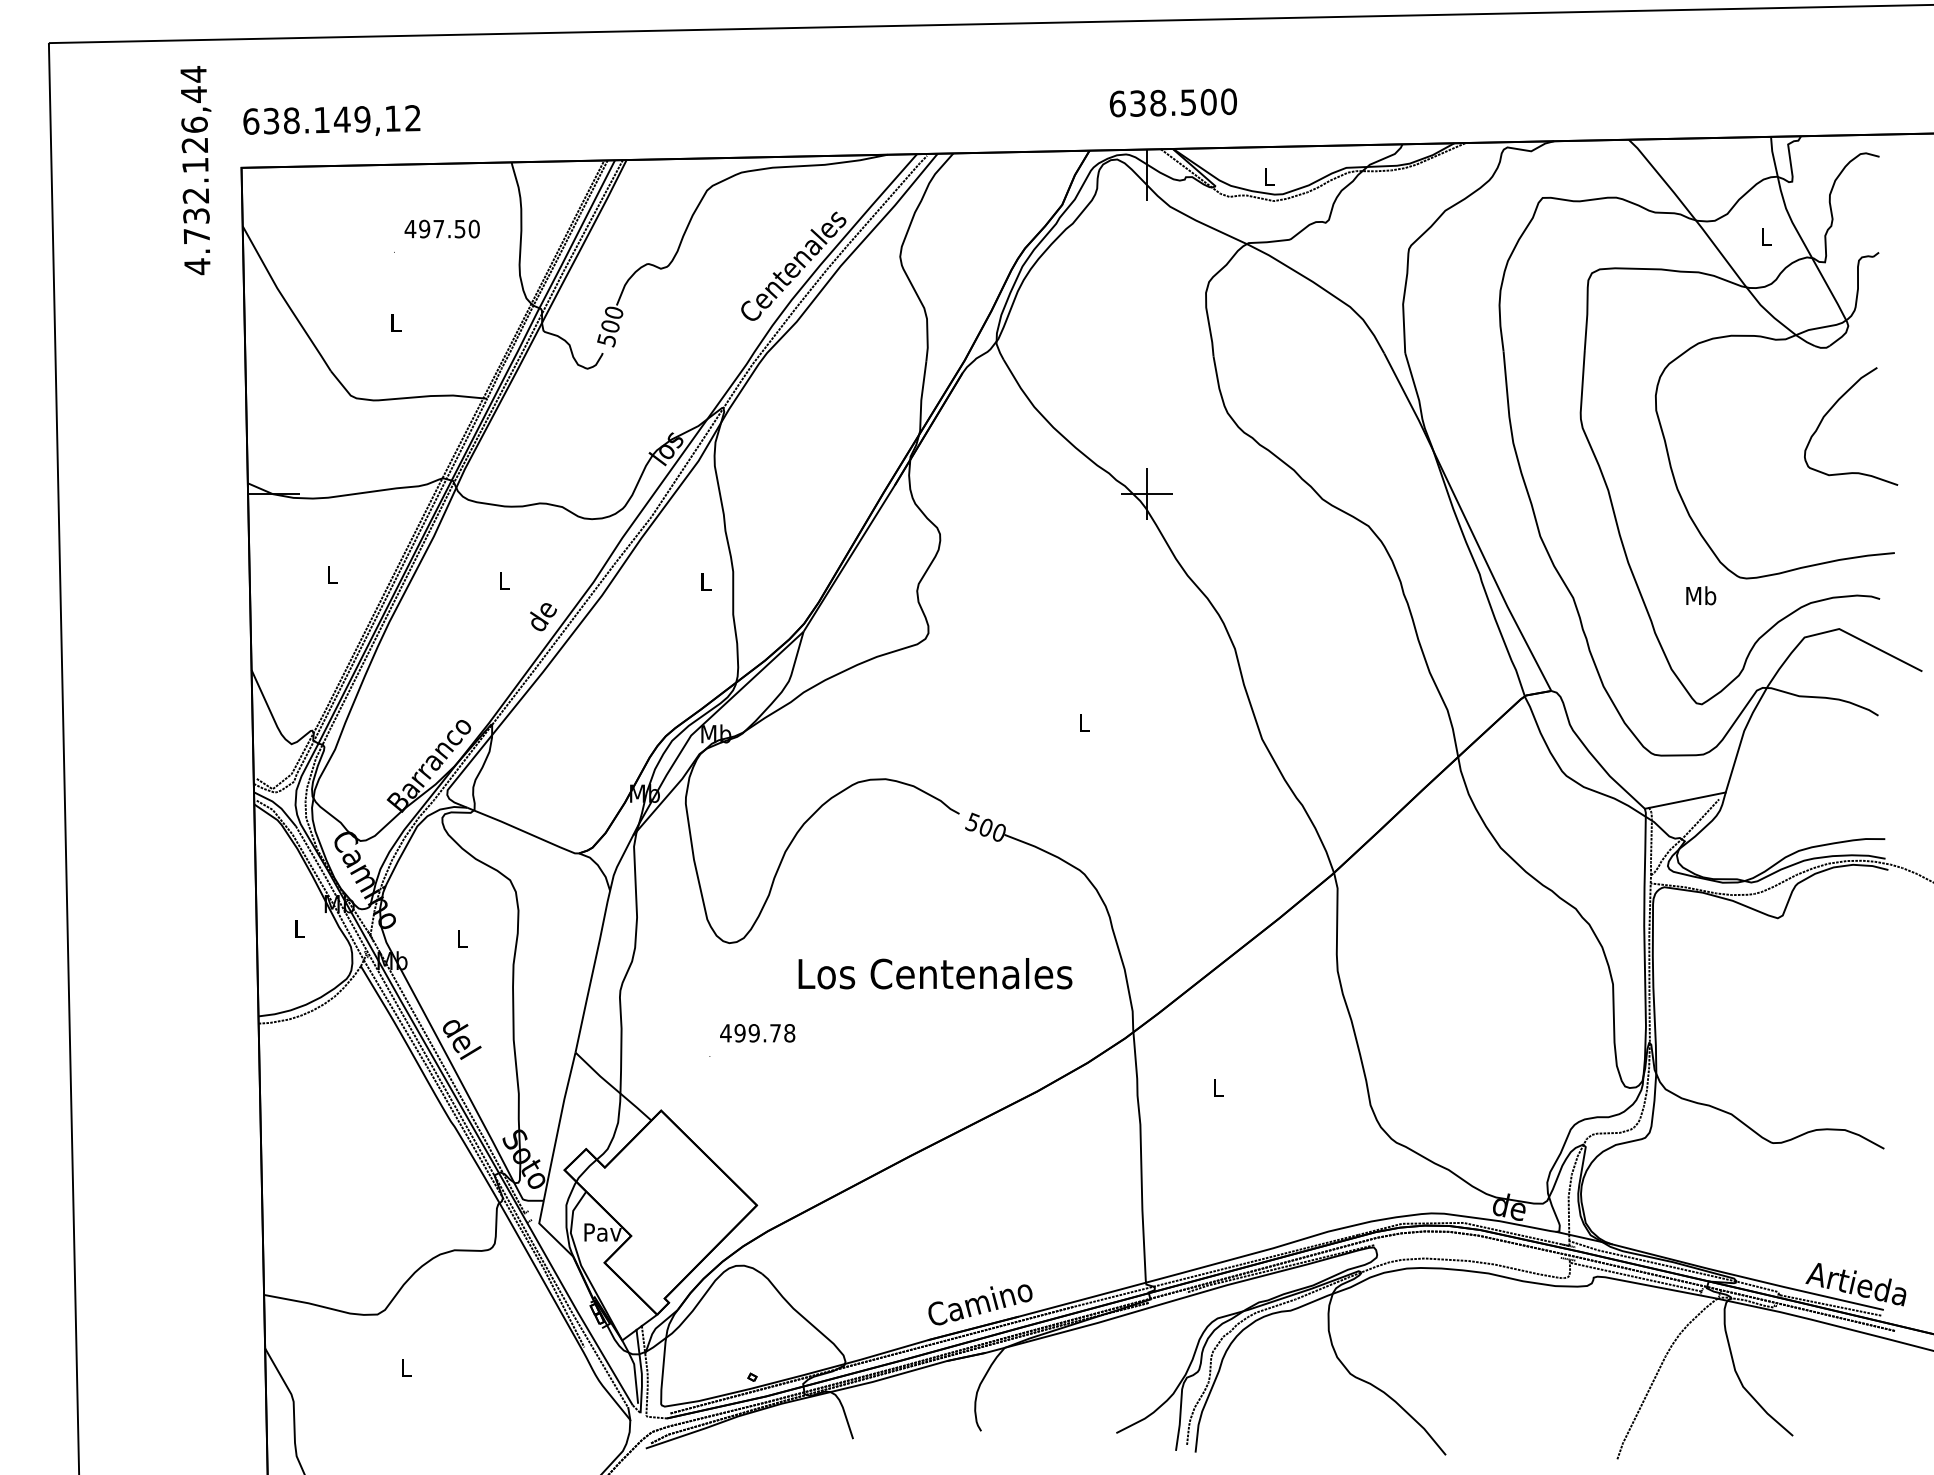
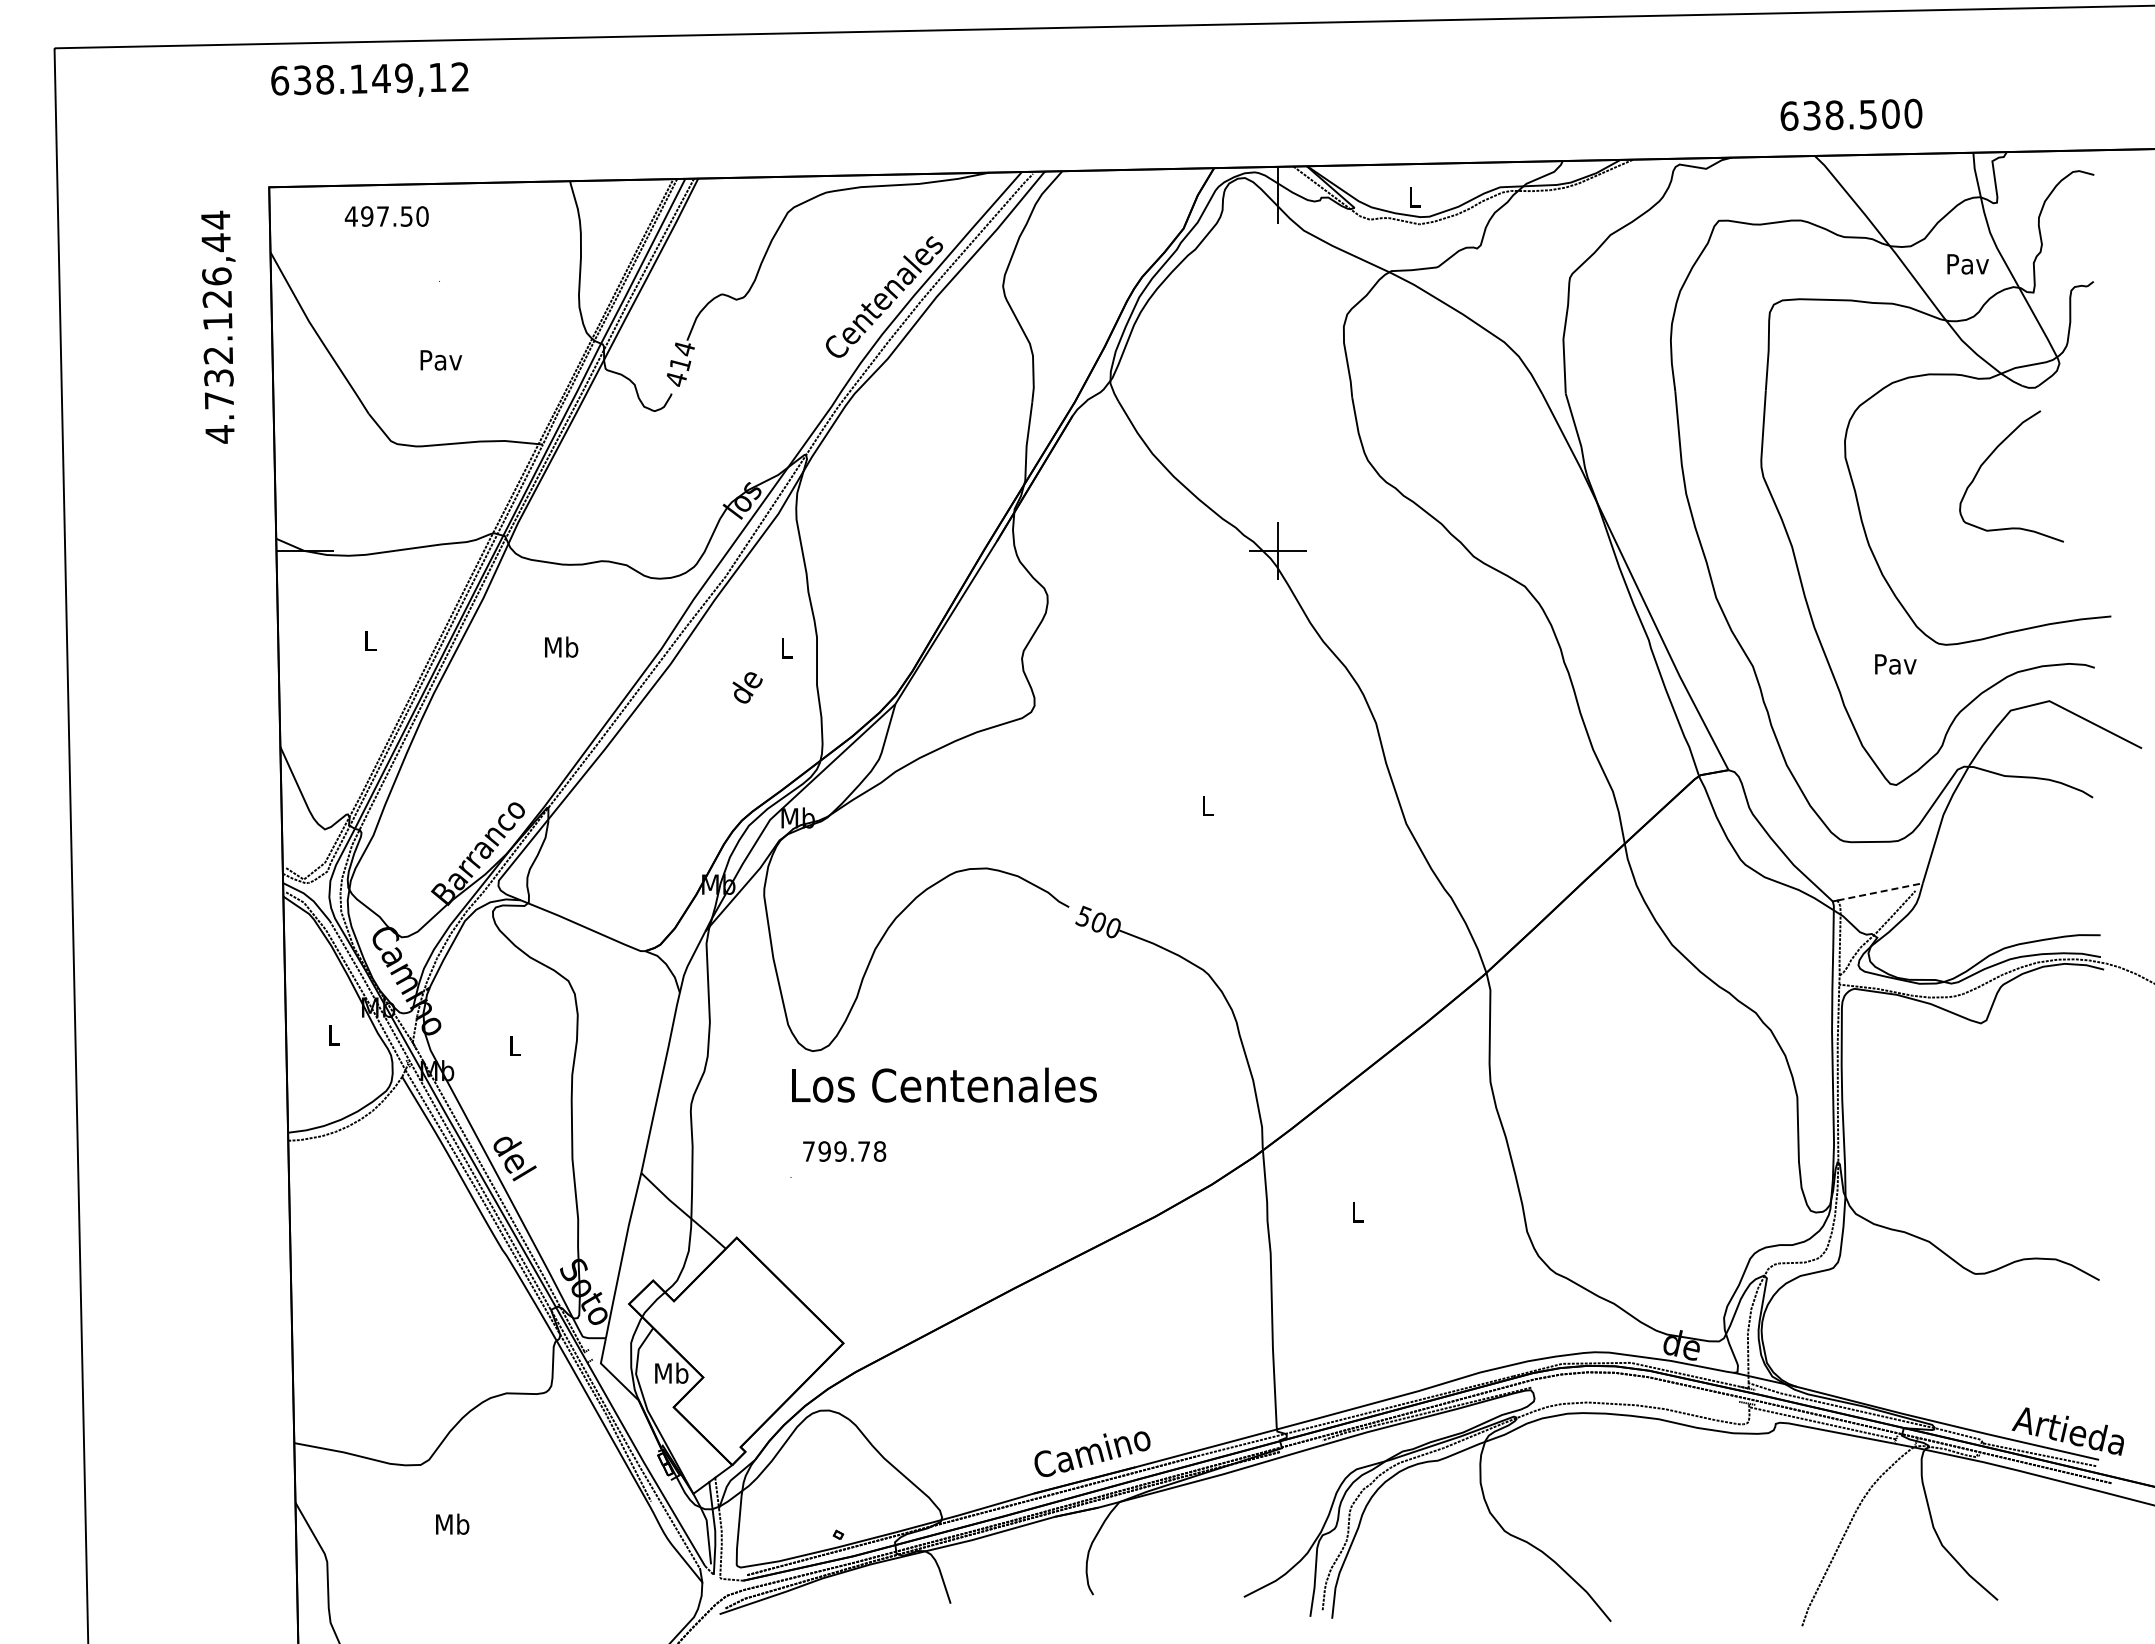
text: (1173, 102) -> (1851, 114), moved
text: (331, 120) -> (369, 79), moved
text: (196, 169) -> (218, 326), moved
text: (441, 229) -> (386, 216), moved
text: (1765, 237) -> (1967, 264), L -> Pav
text: (396, 323) -> (441, 360), L -> Pav
text: (609, 326) -> (679, 364), 500 -> 414
curve: (1833, 407) -> (1991, 455), moved
text: (503, 579) -> (561, 646), L -> Mb
text: (1701, 595) -> (1895, 663), Mb -> Pav
text: (543, 616) -> (747, 687), moved
line: (1687, 799) -> (1880, 891), solid -> dashed
text: (935, 973) -> (944, 1084), moved
text: (725, 1033) -> (808, 1151), 499.78 -> 799.78
text: (602, 1231) -> (671, 1372), Pav -> Mb
text: (406, 1367) -> (452, 1523), L -> Mb

